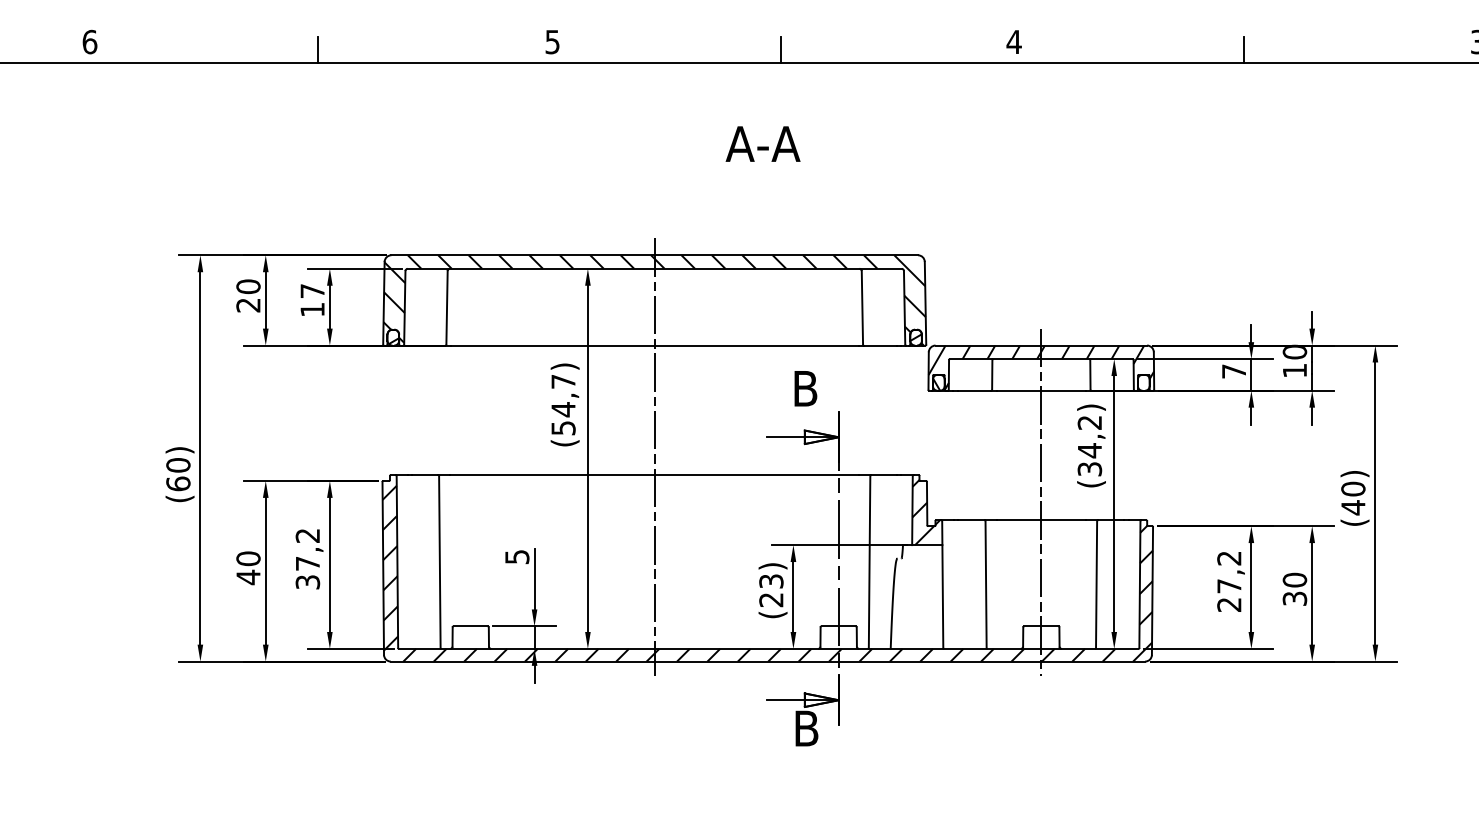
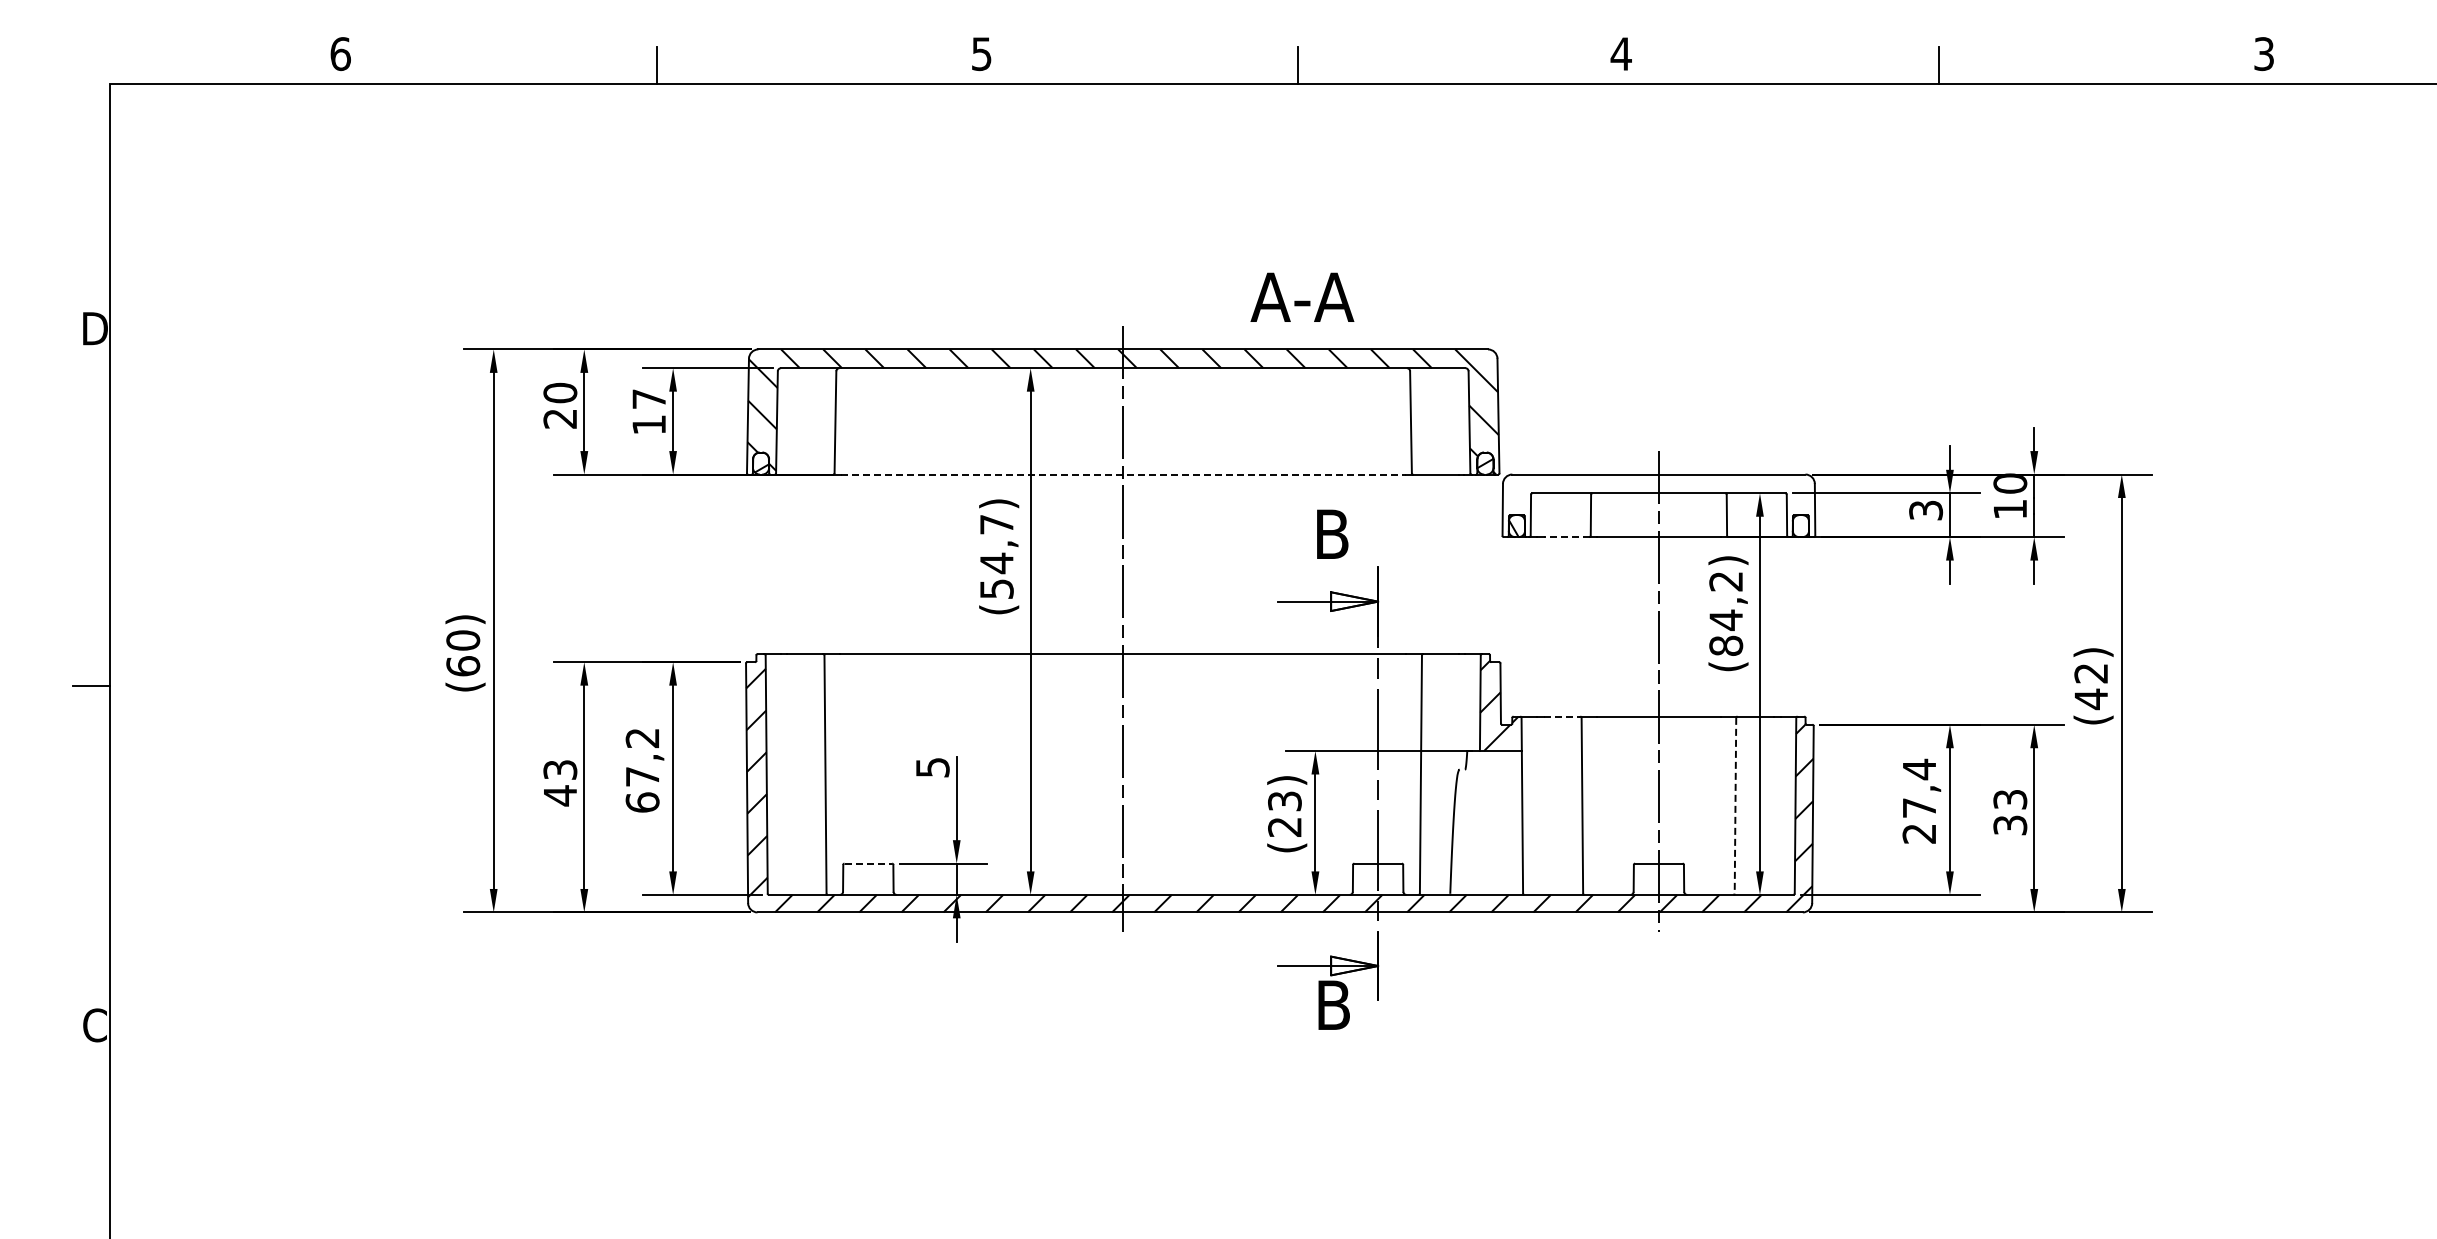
text: (763, 143) -> (1302, 296), moved
line: (654, 345) -> (1123, 474), solid -> dashed
hatch: (1041, 367) -> (1658, 505), removed
text: (1234, 371) -> (1926, 510), 7 -> 3
line: (974, 390) -> (1566, 537), solid -> dashed
text: (1090, 468) -> (1726, 645), (34,2) -> (84,2)
text: (1353, 489) -> (2091, 673), (40) -> (42)
line: (971, 520) -> (1562, 716), solid -> dashed
text: (248, 558) -> (560, 769), 40 -> 43
text: (1228, 558) -> (1918, 769), 27,2 -> 27,4
text: (1295, 580) -> (2010, 799), 30 -> 33
text: (307, 582) -> (642, 802), 37,2 -> 67,2
line: (1096, 584) -> (1735, 805), solid -> dashed
line: (470, 626) -> (868, 863), solid -> dashed

